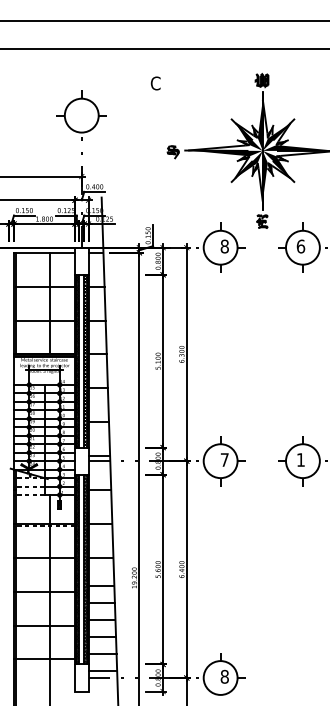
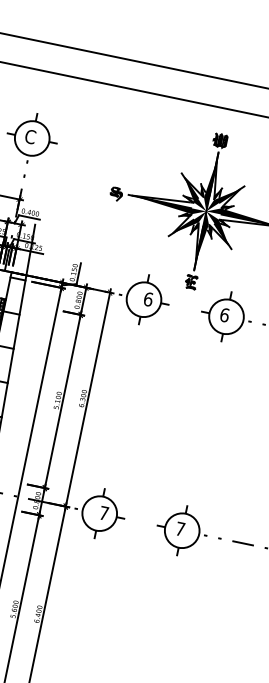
text: (155, 83) -> (30, 136), moved
text: (224, 246) -> (148, 299), 8 -> 6
text: (300, 459) -> (180, 528), 1 -> 7

